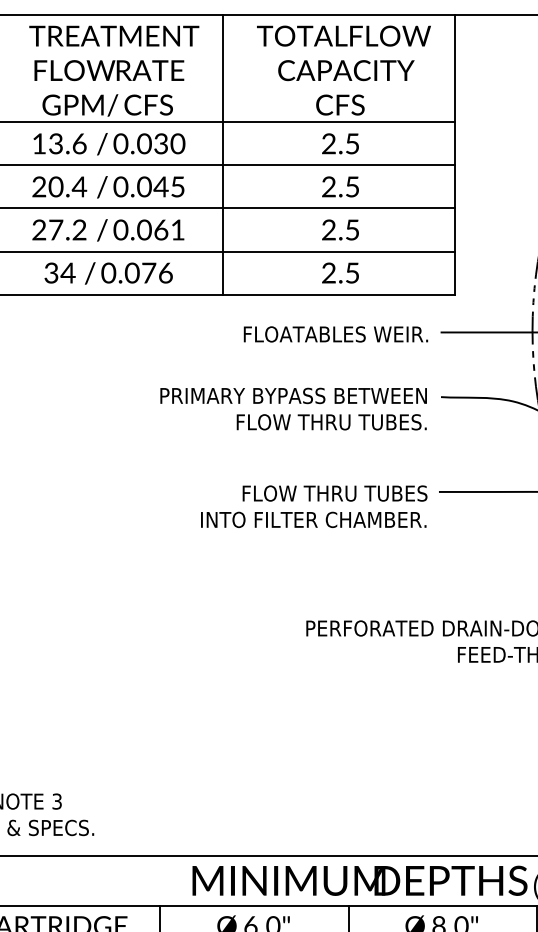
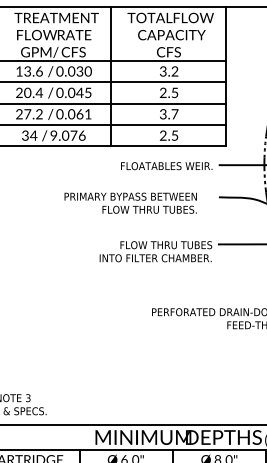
text: (339, 143) -> (168, 71), 2.5 -> 3.2
text: (341, 230) -> (169, 114), 2.5 -> 3.7
text: (107, 272) -> (53, 135), 0.076 -> 9.076
text: (293, 407) -> (130, 202), moved

